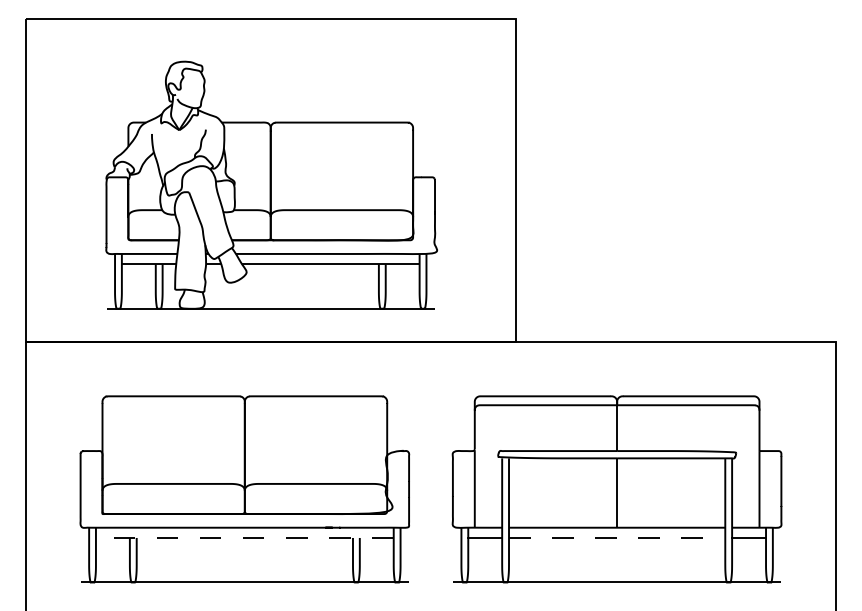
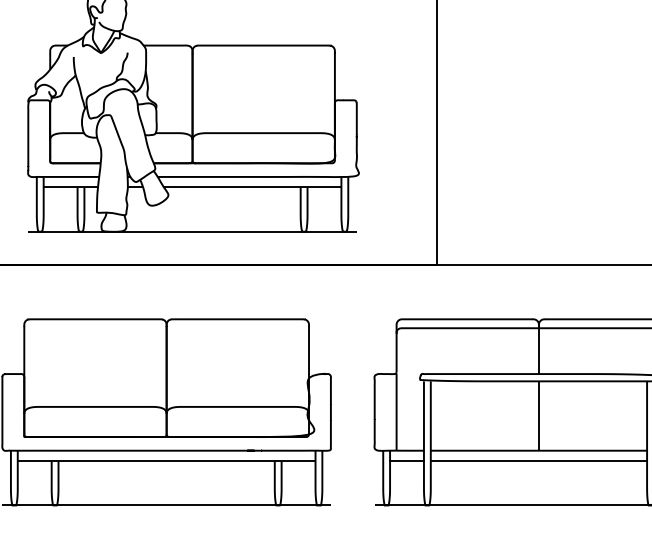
line: (243, 537) -> (165, 460), dashed -> solid
line: (618, 537) -> (540, 460), dashed -> solid

